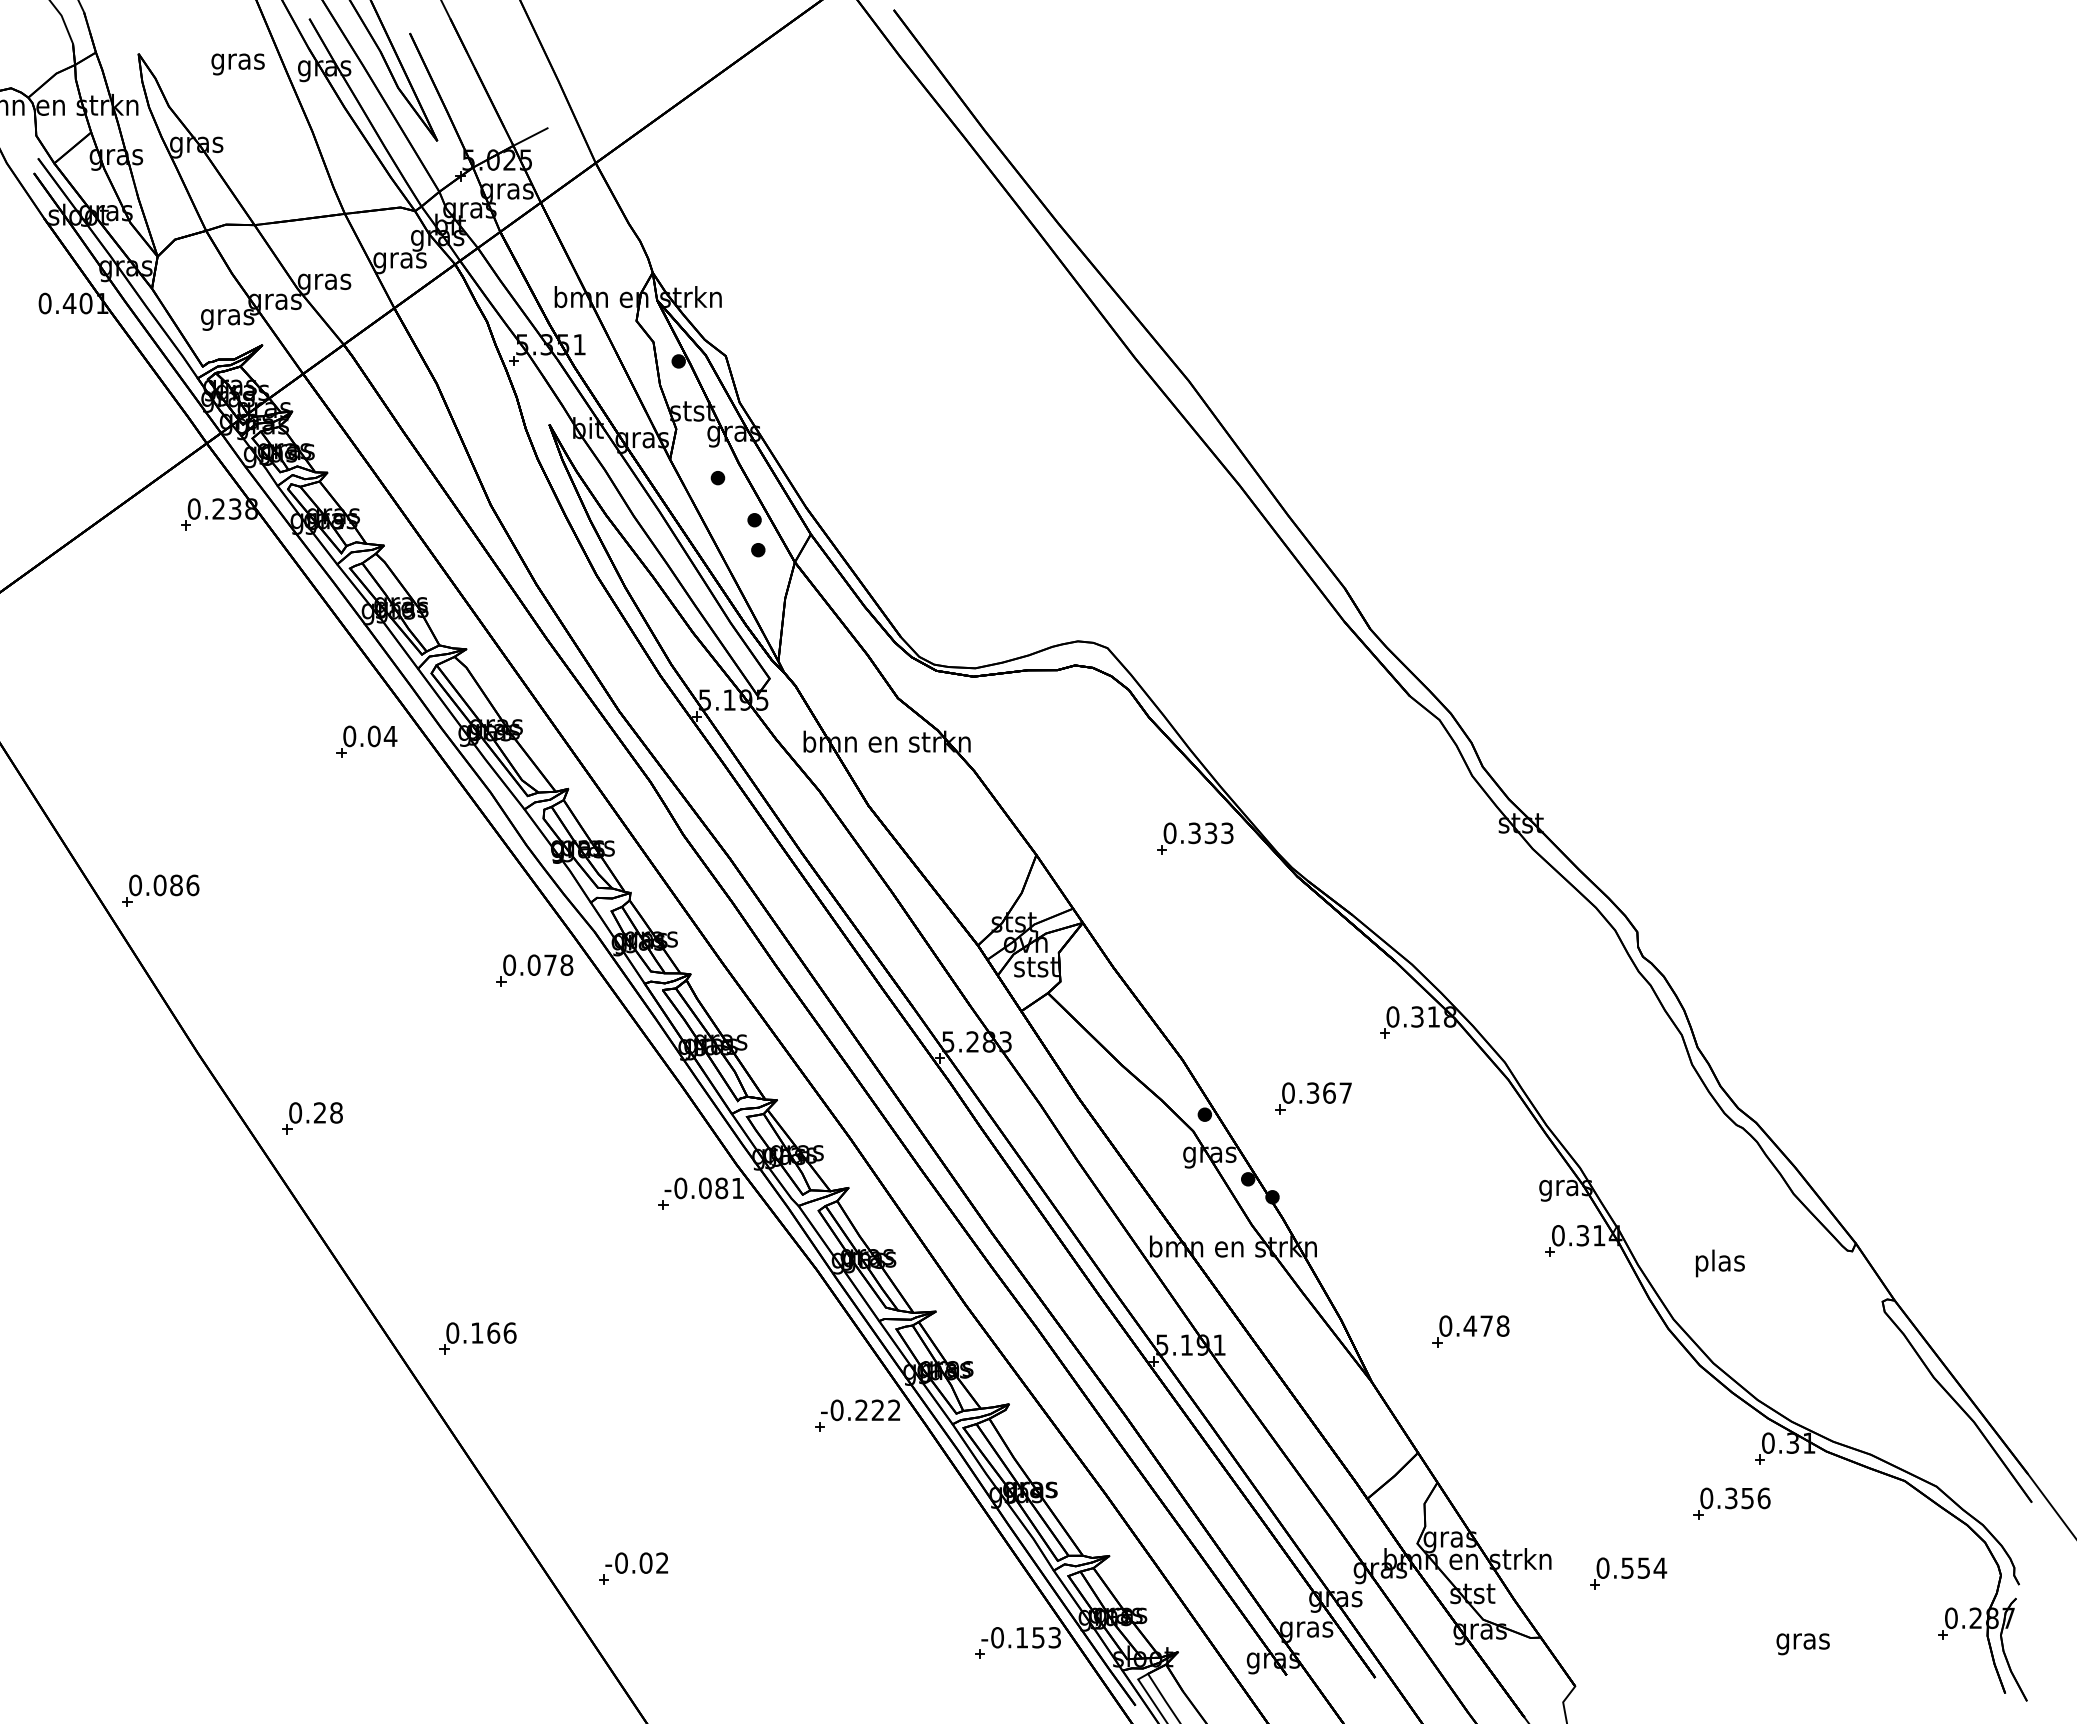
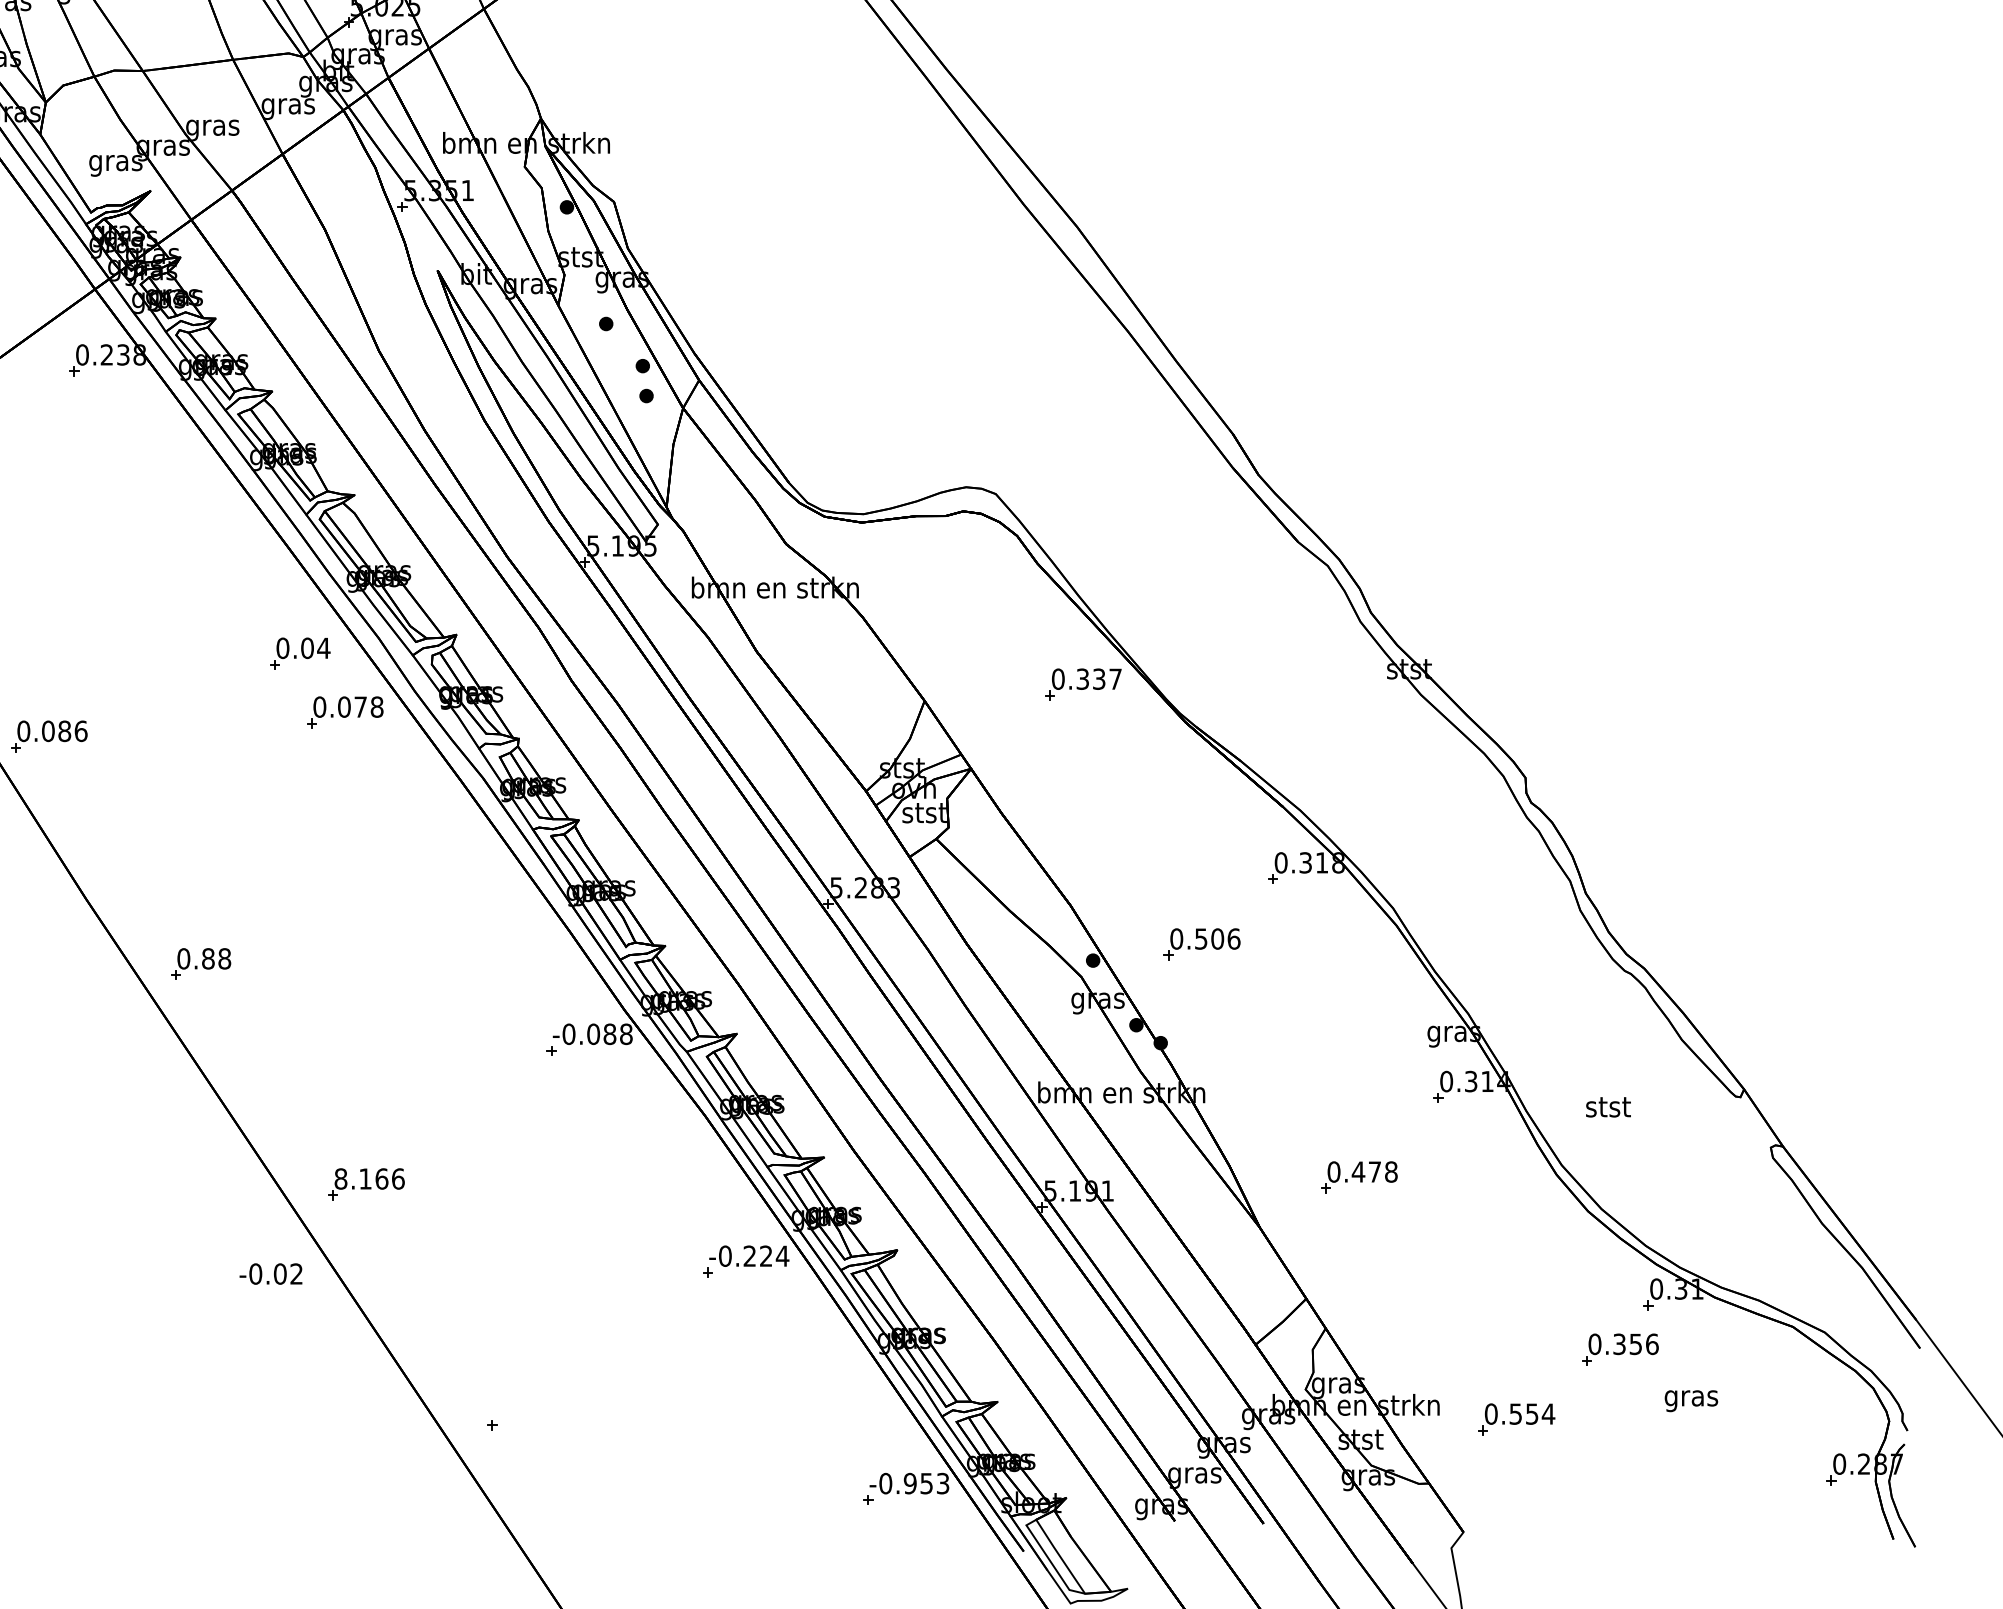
part: (366, 741) -> (299, 653), moved
text: (1227, 833) -> (1115, 679), 0.333 -> 0.337
part: (534, 970) -> (344, 712), moved
text: (1329, 1092) -> (1217, 938), 0.367 -> 0.506
text: (319, 1112) -> (207, 958), 0.28 -> 0.88
text: (737, 1188) -> (625, 1034), -0.081 -> -0.088
text: (1719, 1263) -> (1607, 1109), plas -> stst
text: (452, 1332) -> (340, 1178), 0.166 -> 8.166
text: (894, 1409) -> (782, 1255), -0.222 -> -0.224
text: (636, 1562) -> (270, 1273), moved
text: (1021, 1637) -> (909, 1483), -0.153 -> -0.953
text: (1802, 1644) -> (1690, 1401), moved

